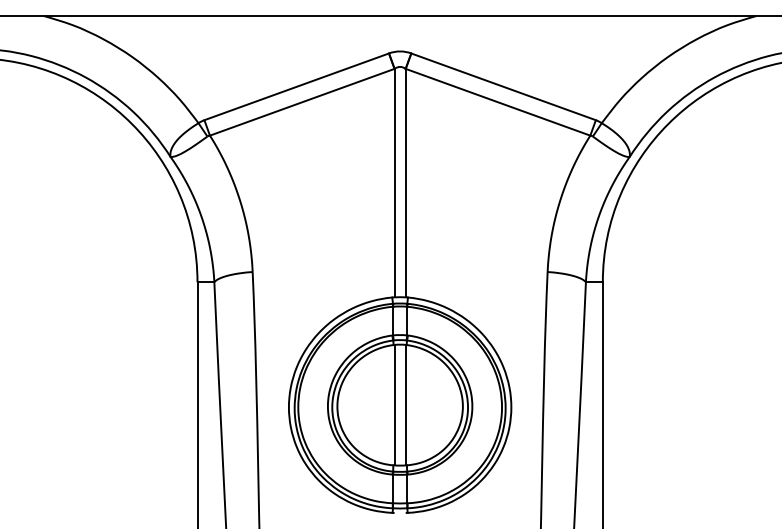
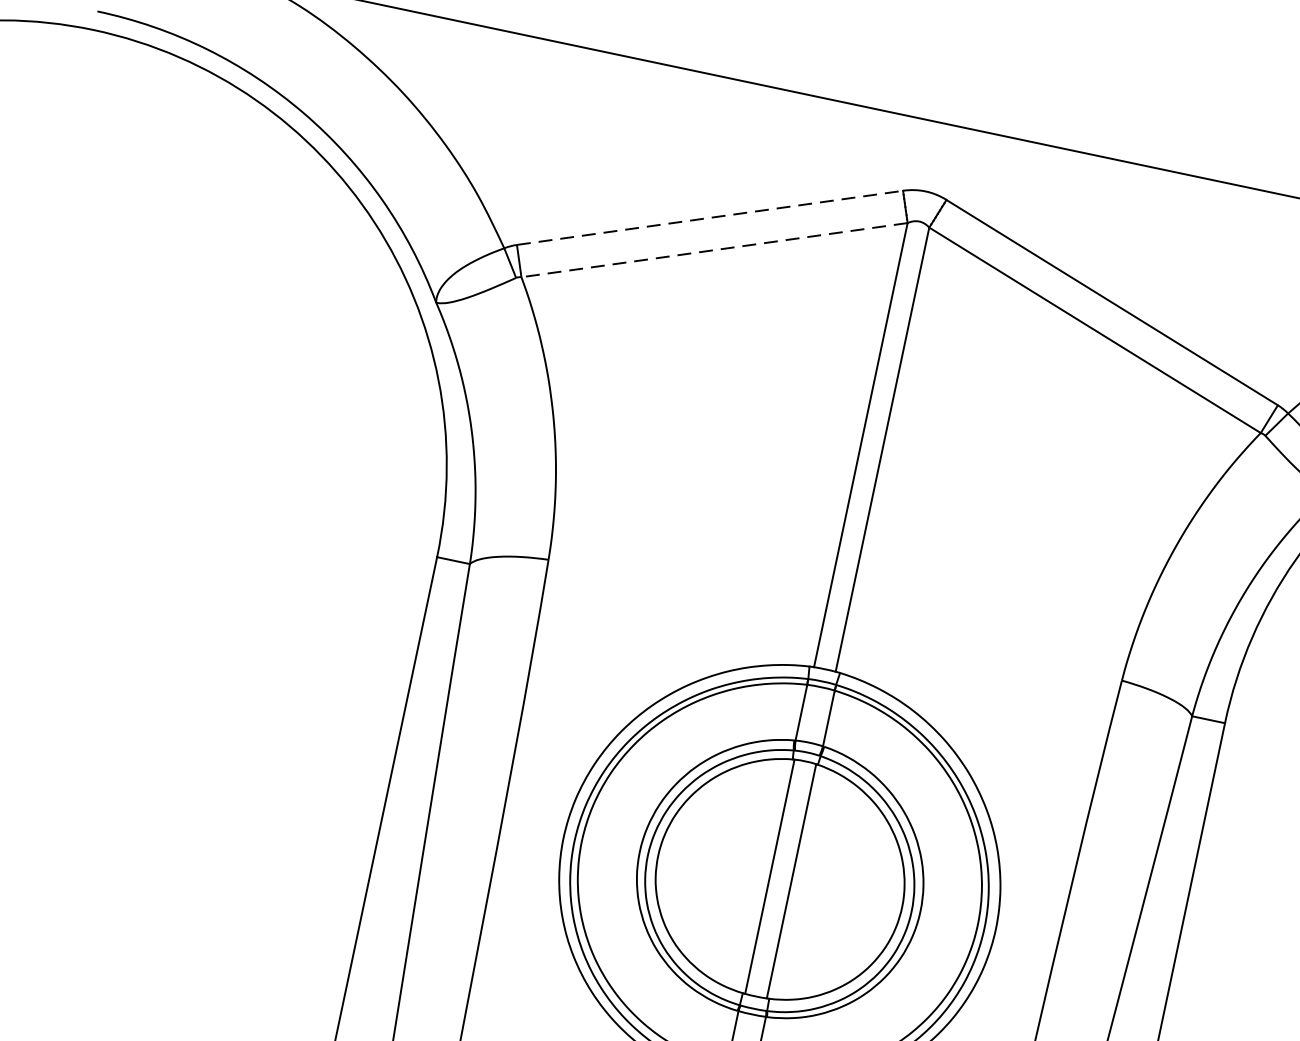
line: (297, 86) -> (711, 217), solid -> dashed
line: (301, 102) -> (712, 250), solid -> dashed

